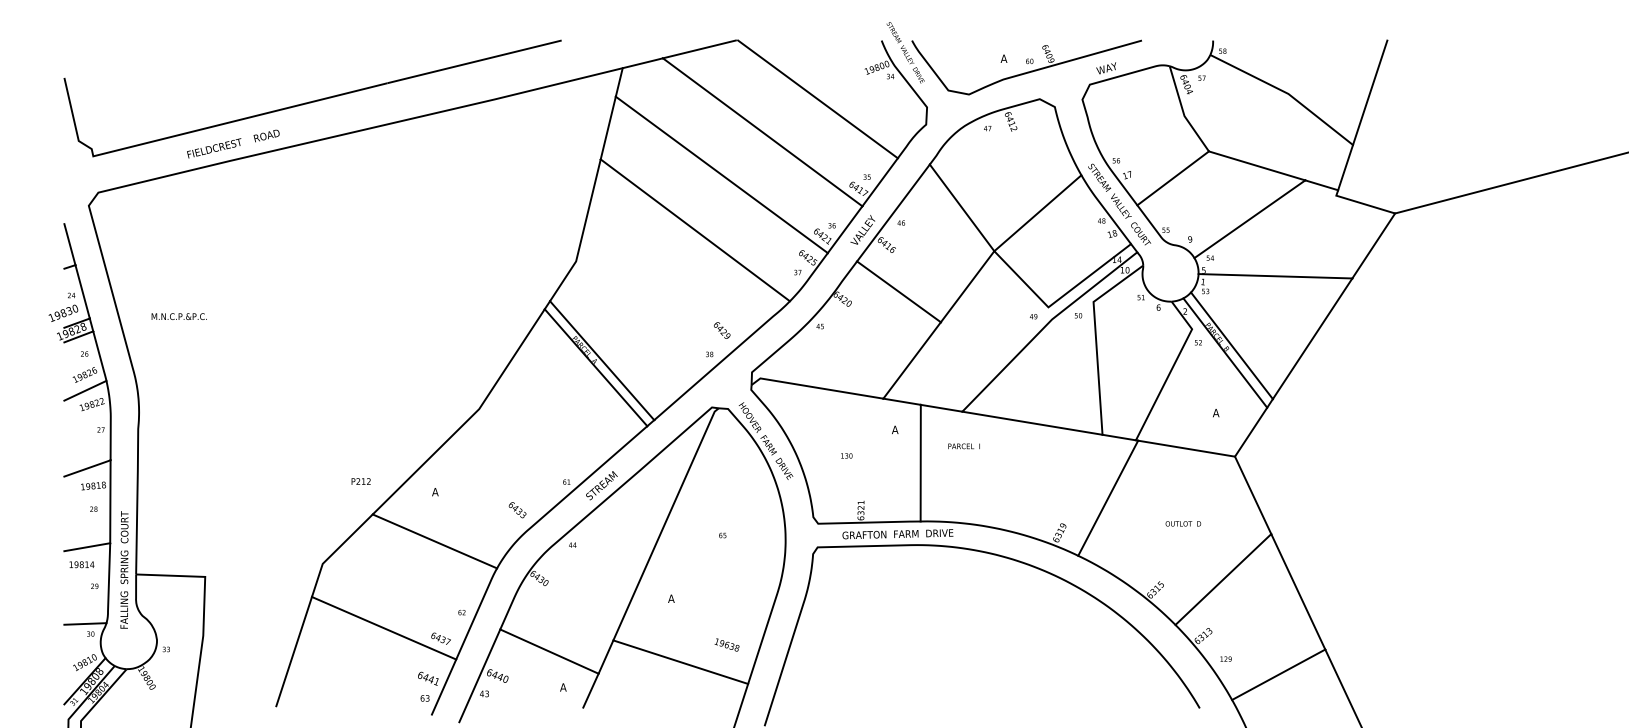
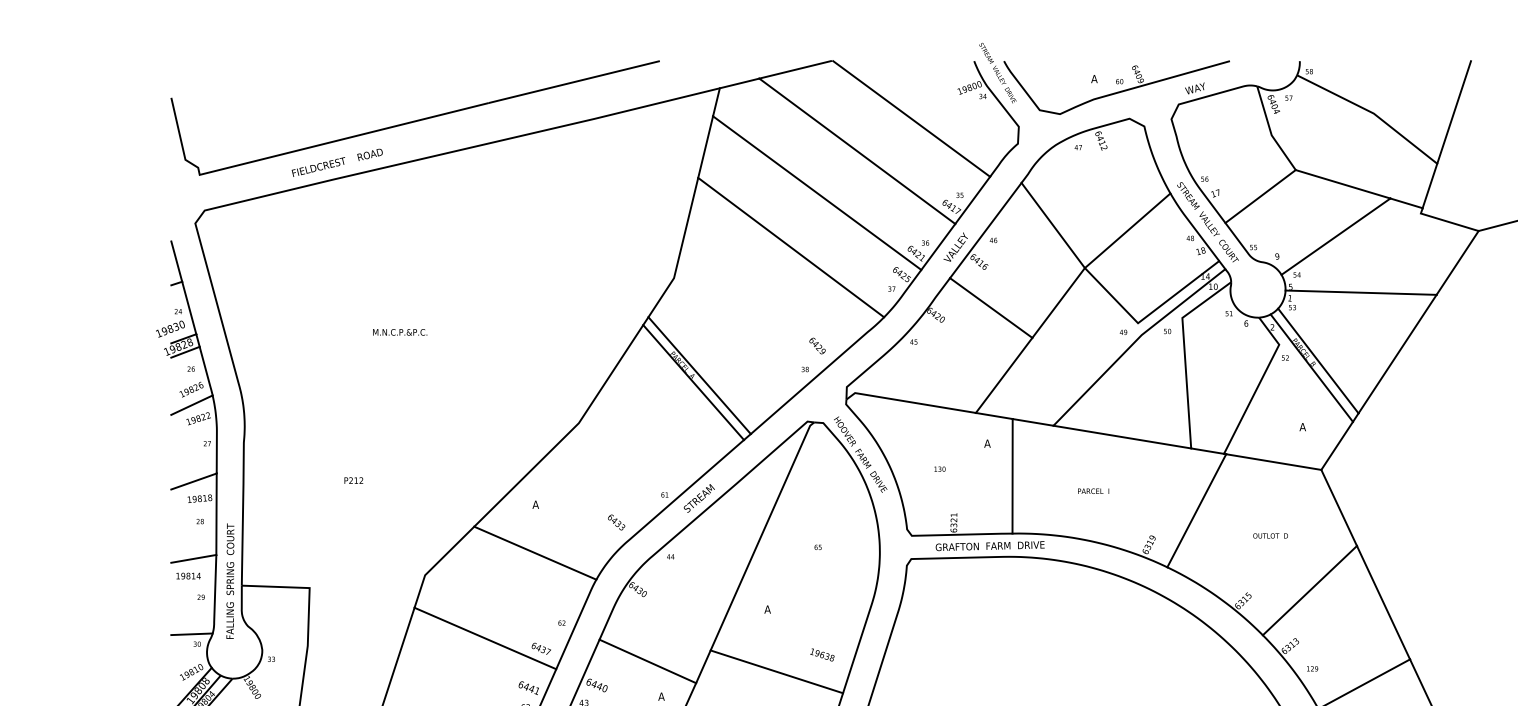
text: (178, 316) -> (399, 332), moved
text: (963, 446) -> (1092, 491), moved
text: (360, 481) -> (353, 480), moved

